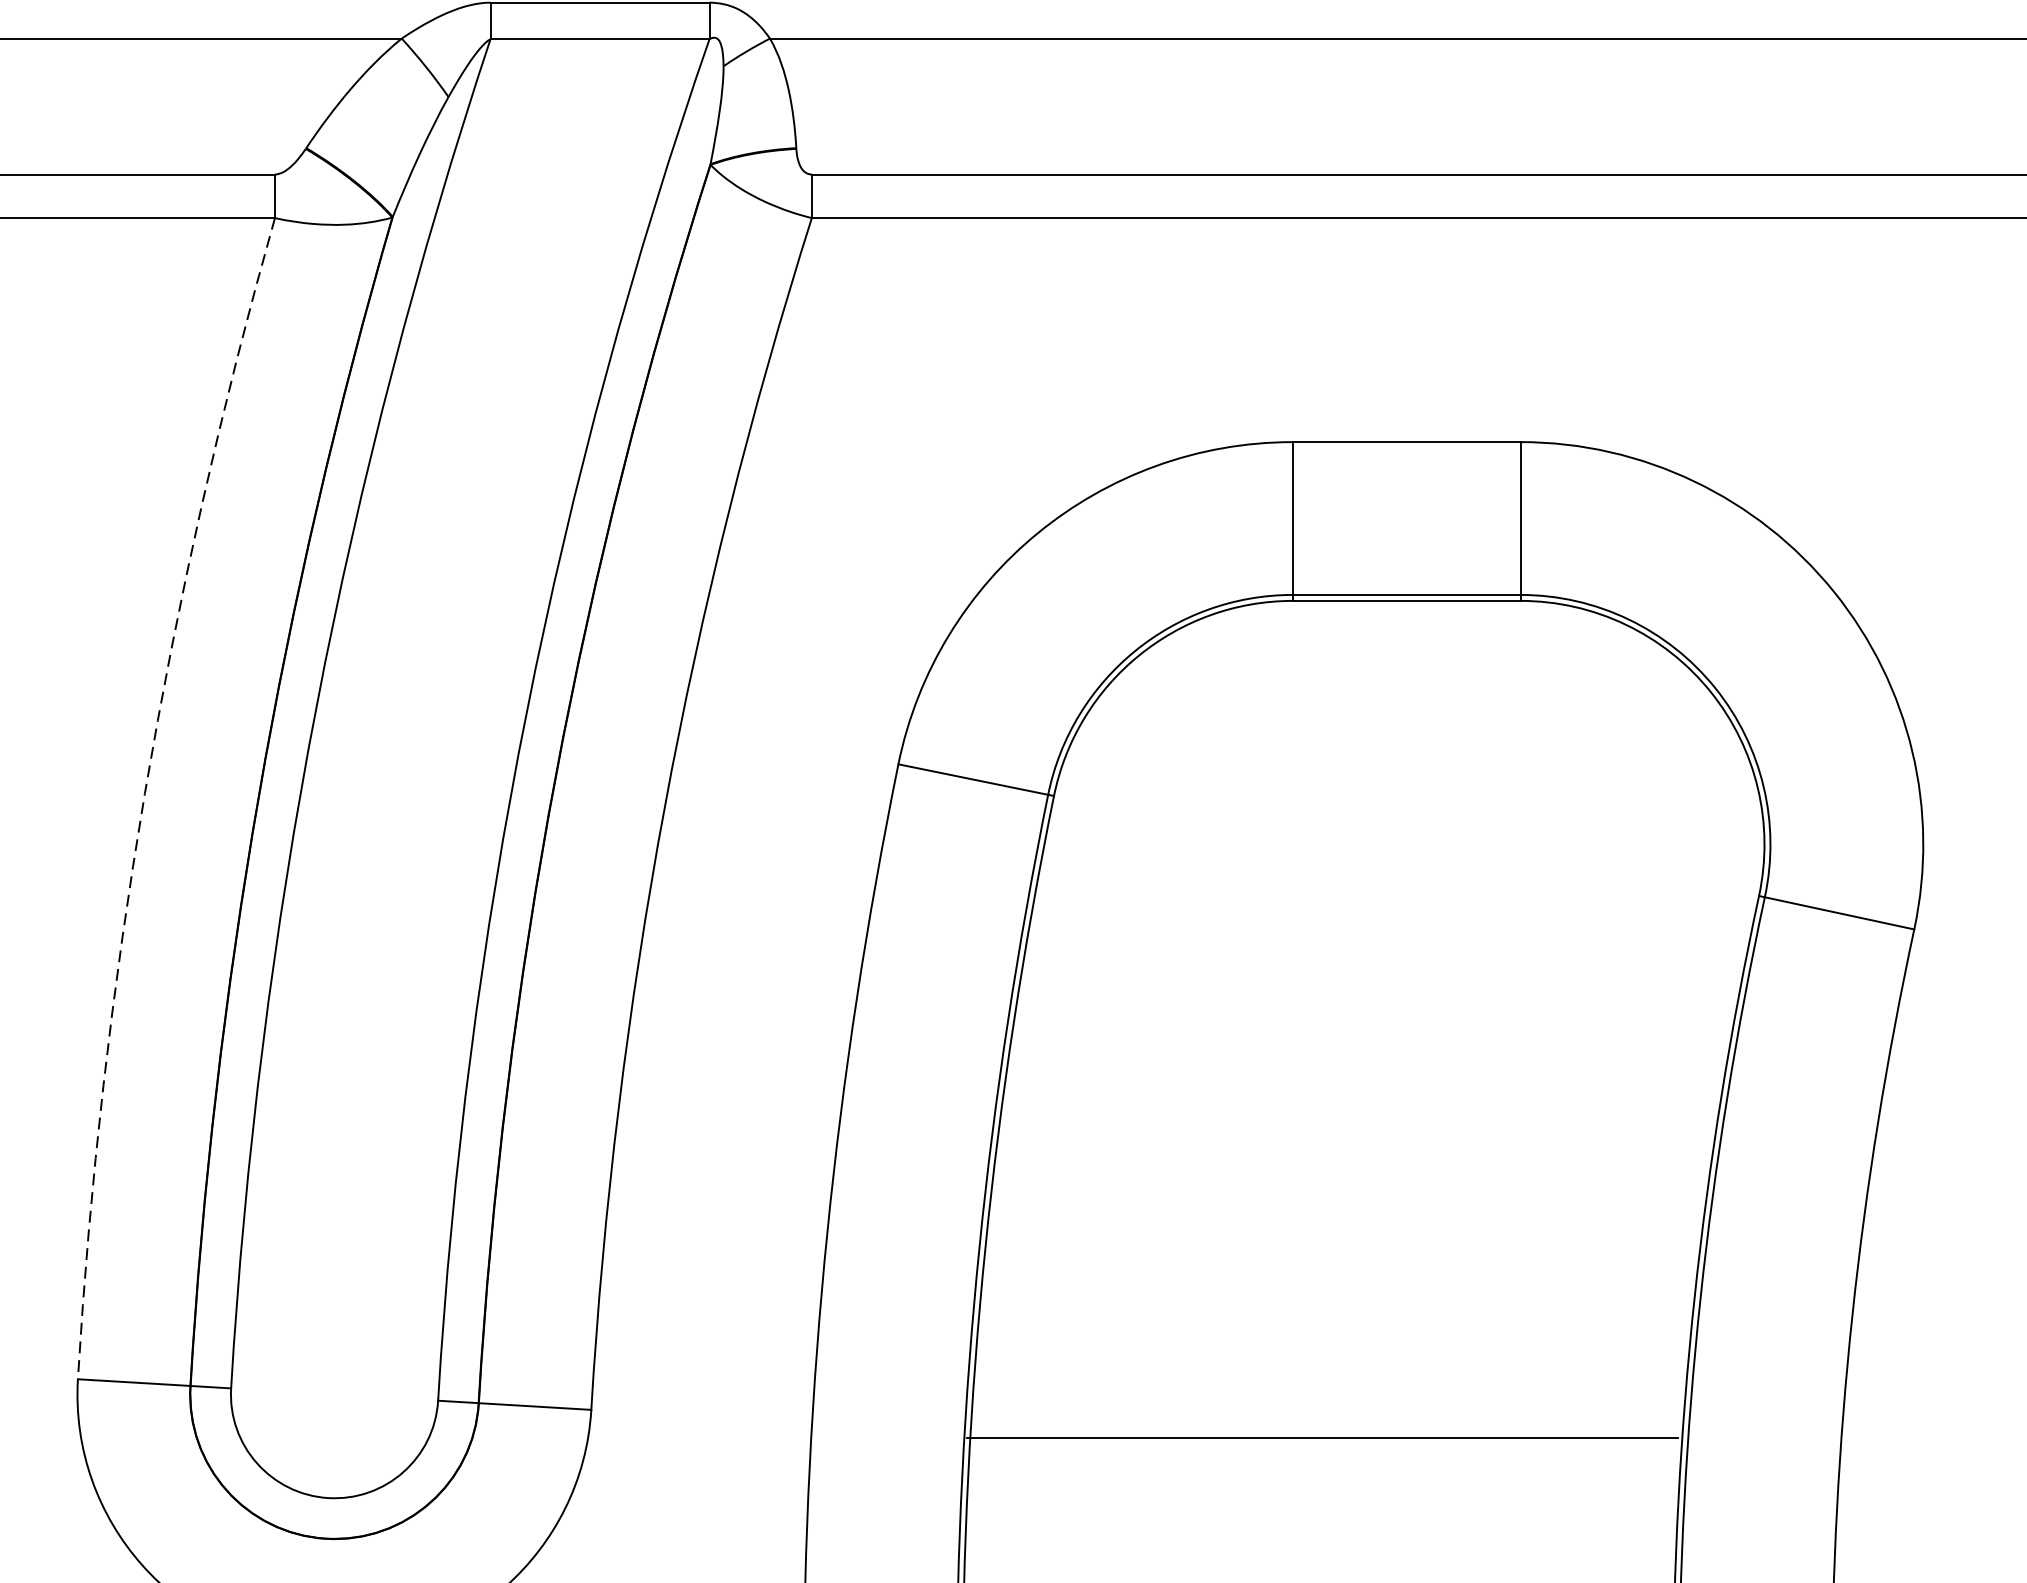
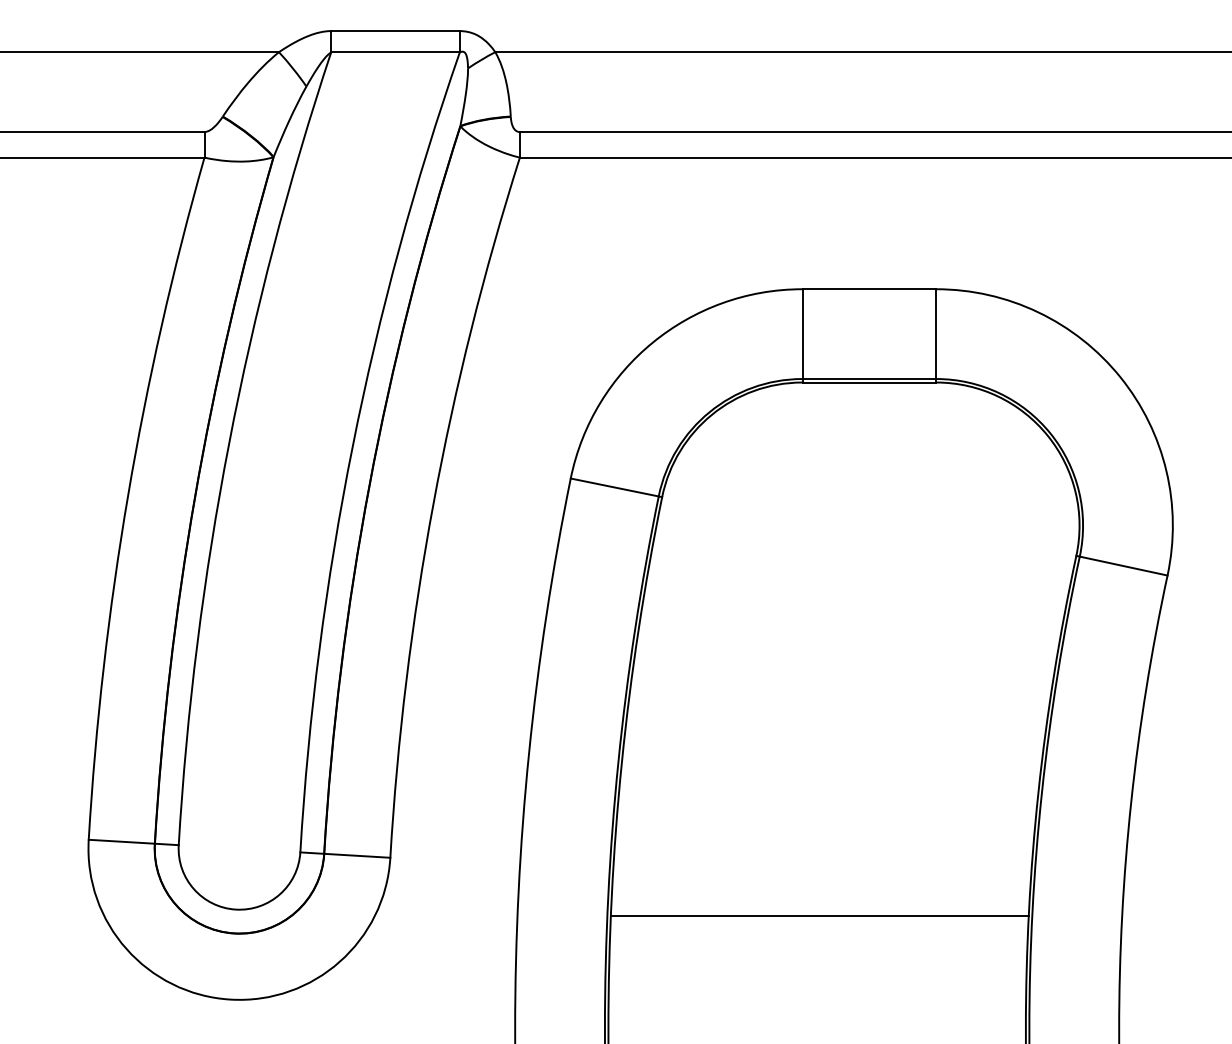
arc: (145, 793) -> (128, 495), dashed -> solid
line: (1321, 1438) -> (819, 916), moved

